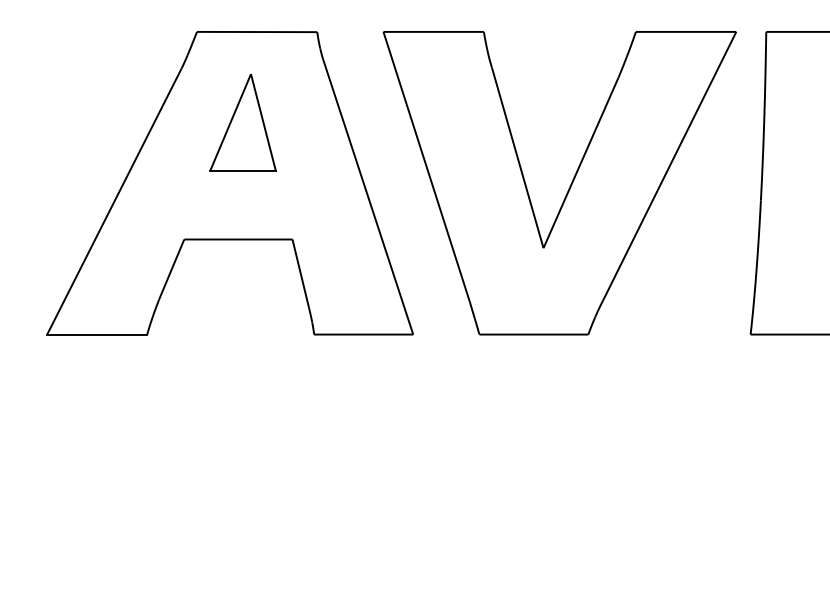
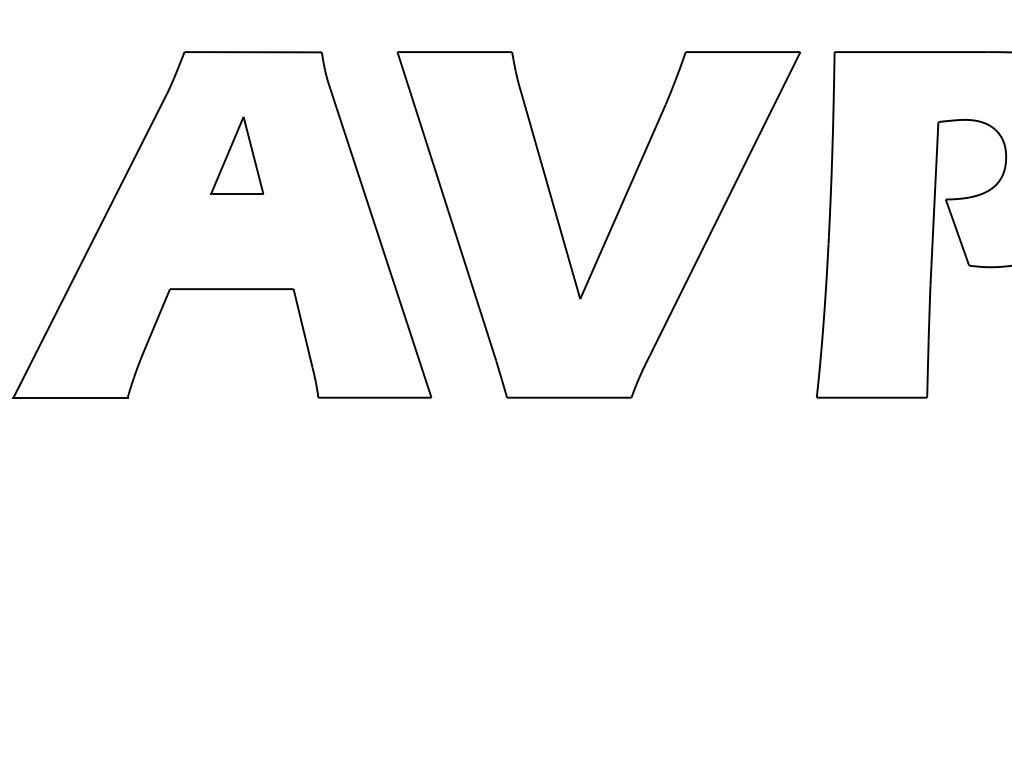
part: (243, 122) -> (237, 155), size x0.7

